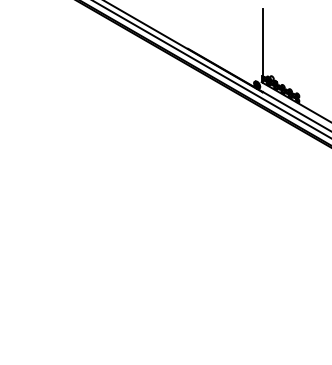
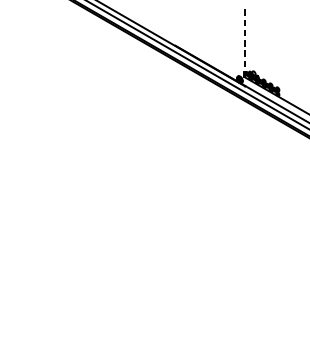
line: (262, 45) -> (245, 42), solid -> dashed

